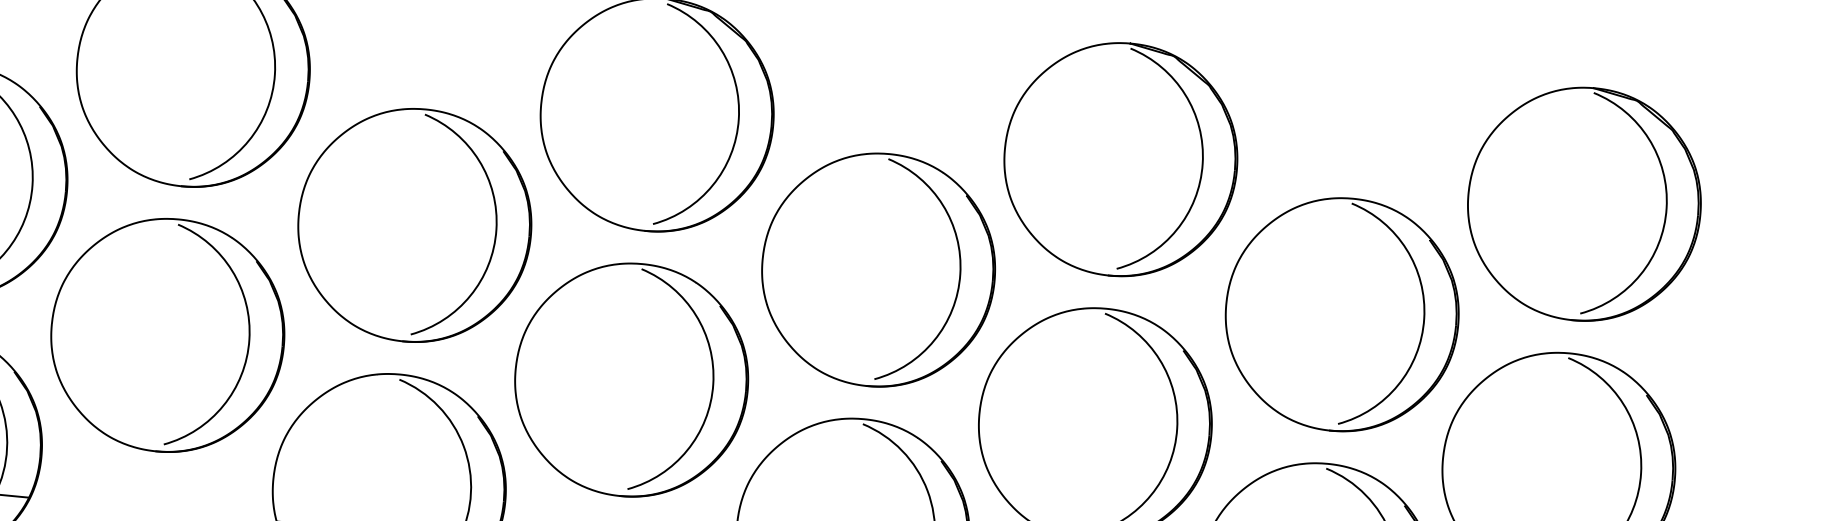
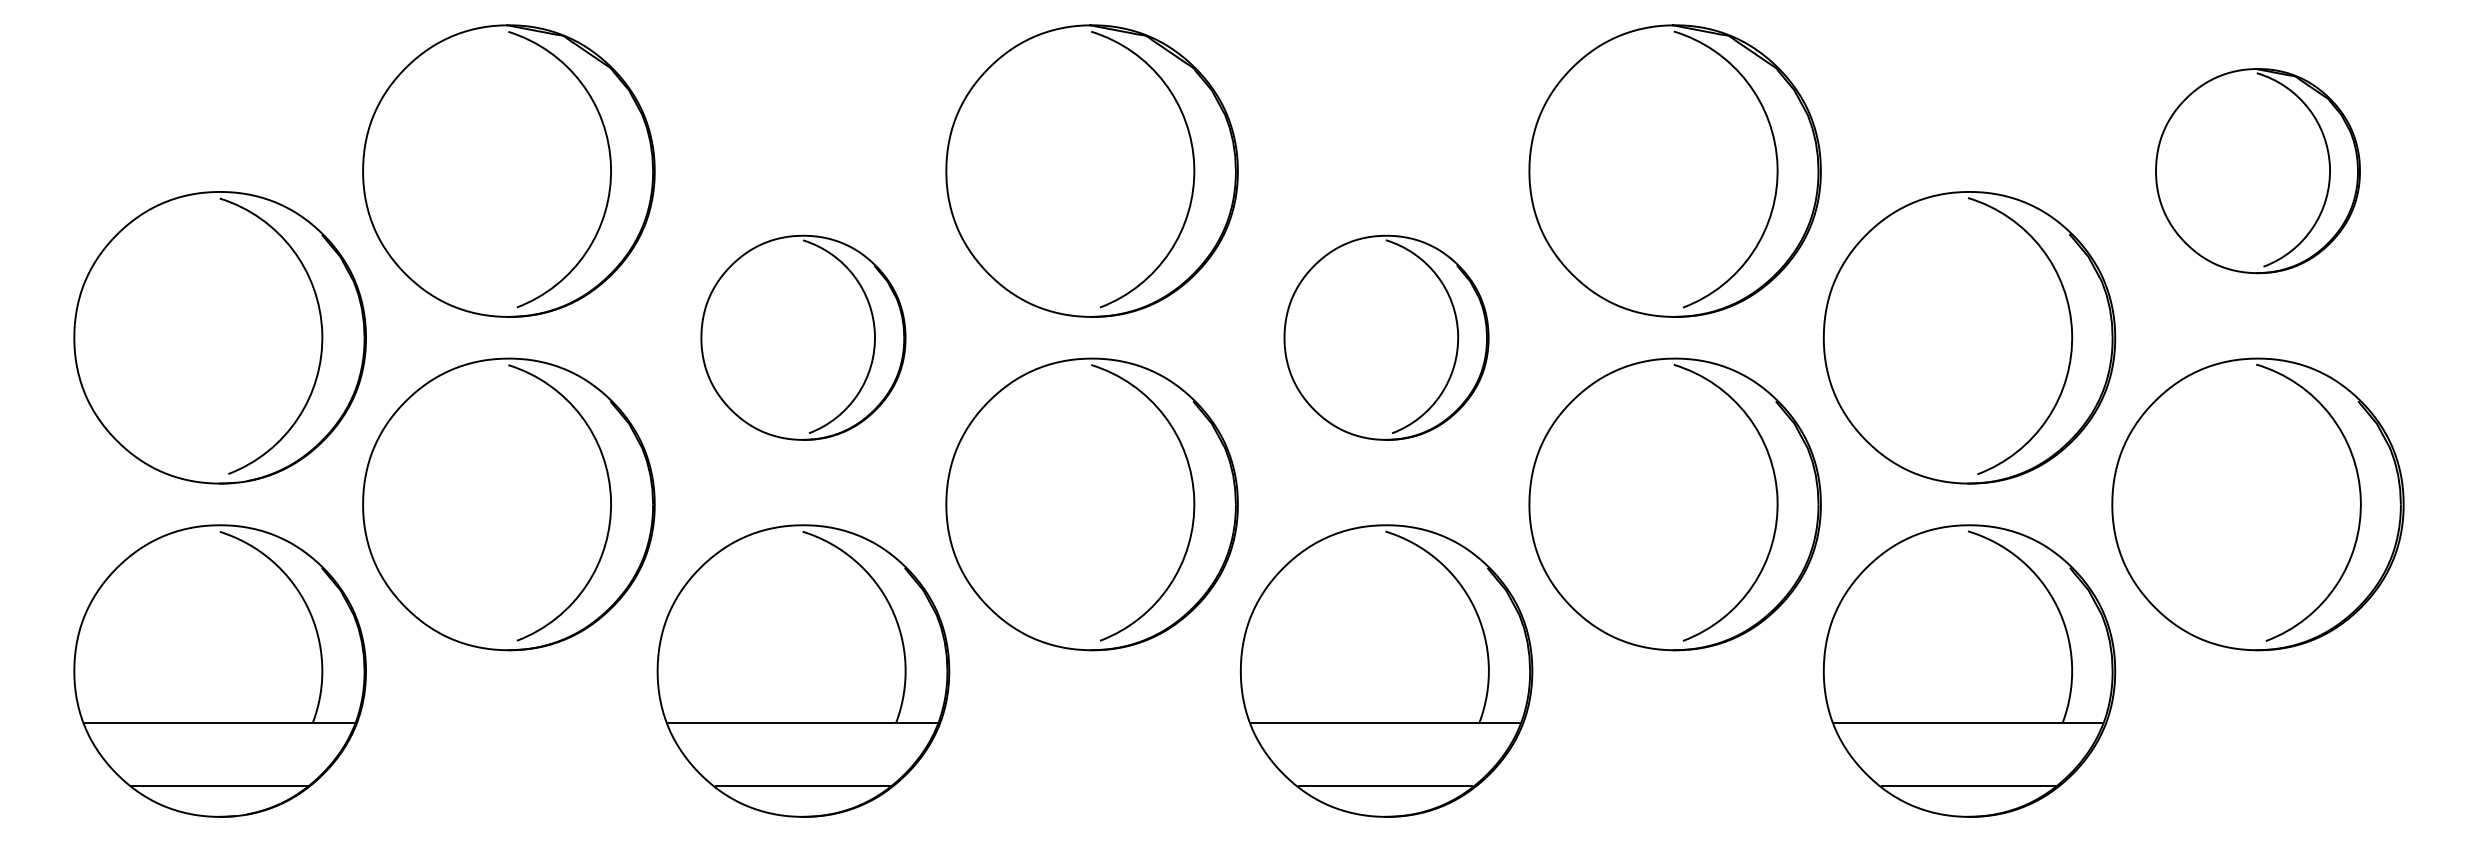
part: (1584, 203) -> (2257, 170), size x0.7
part: (414, 225) -> (803, 337), size x0.7
part: (878, 269) -> (1386, 337), size x0.7

